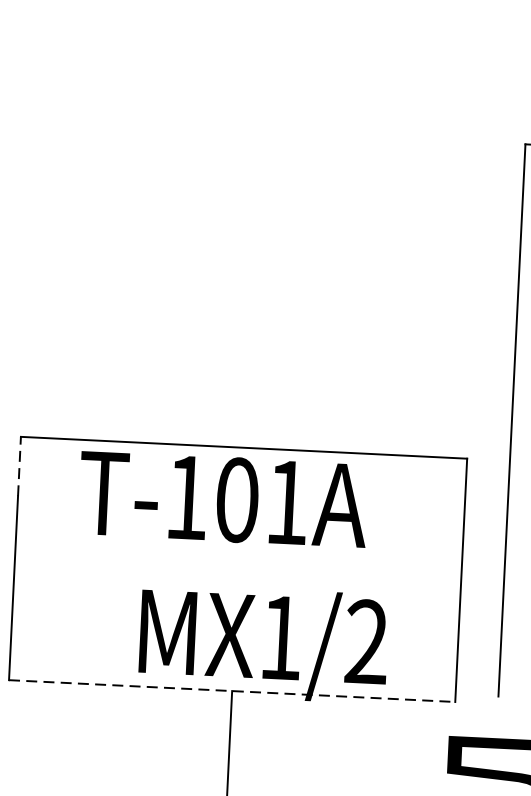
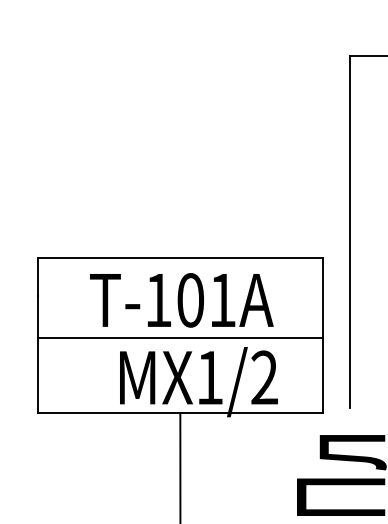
line: (19, 466) -> (37, 276), dashed -> solid
text: (222, 499) -> (181, 300), moved
line: (236, 574) -> (179, 338), added
line: (232, 691) -> (180, 413), dashed -> solid

